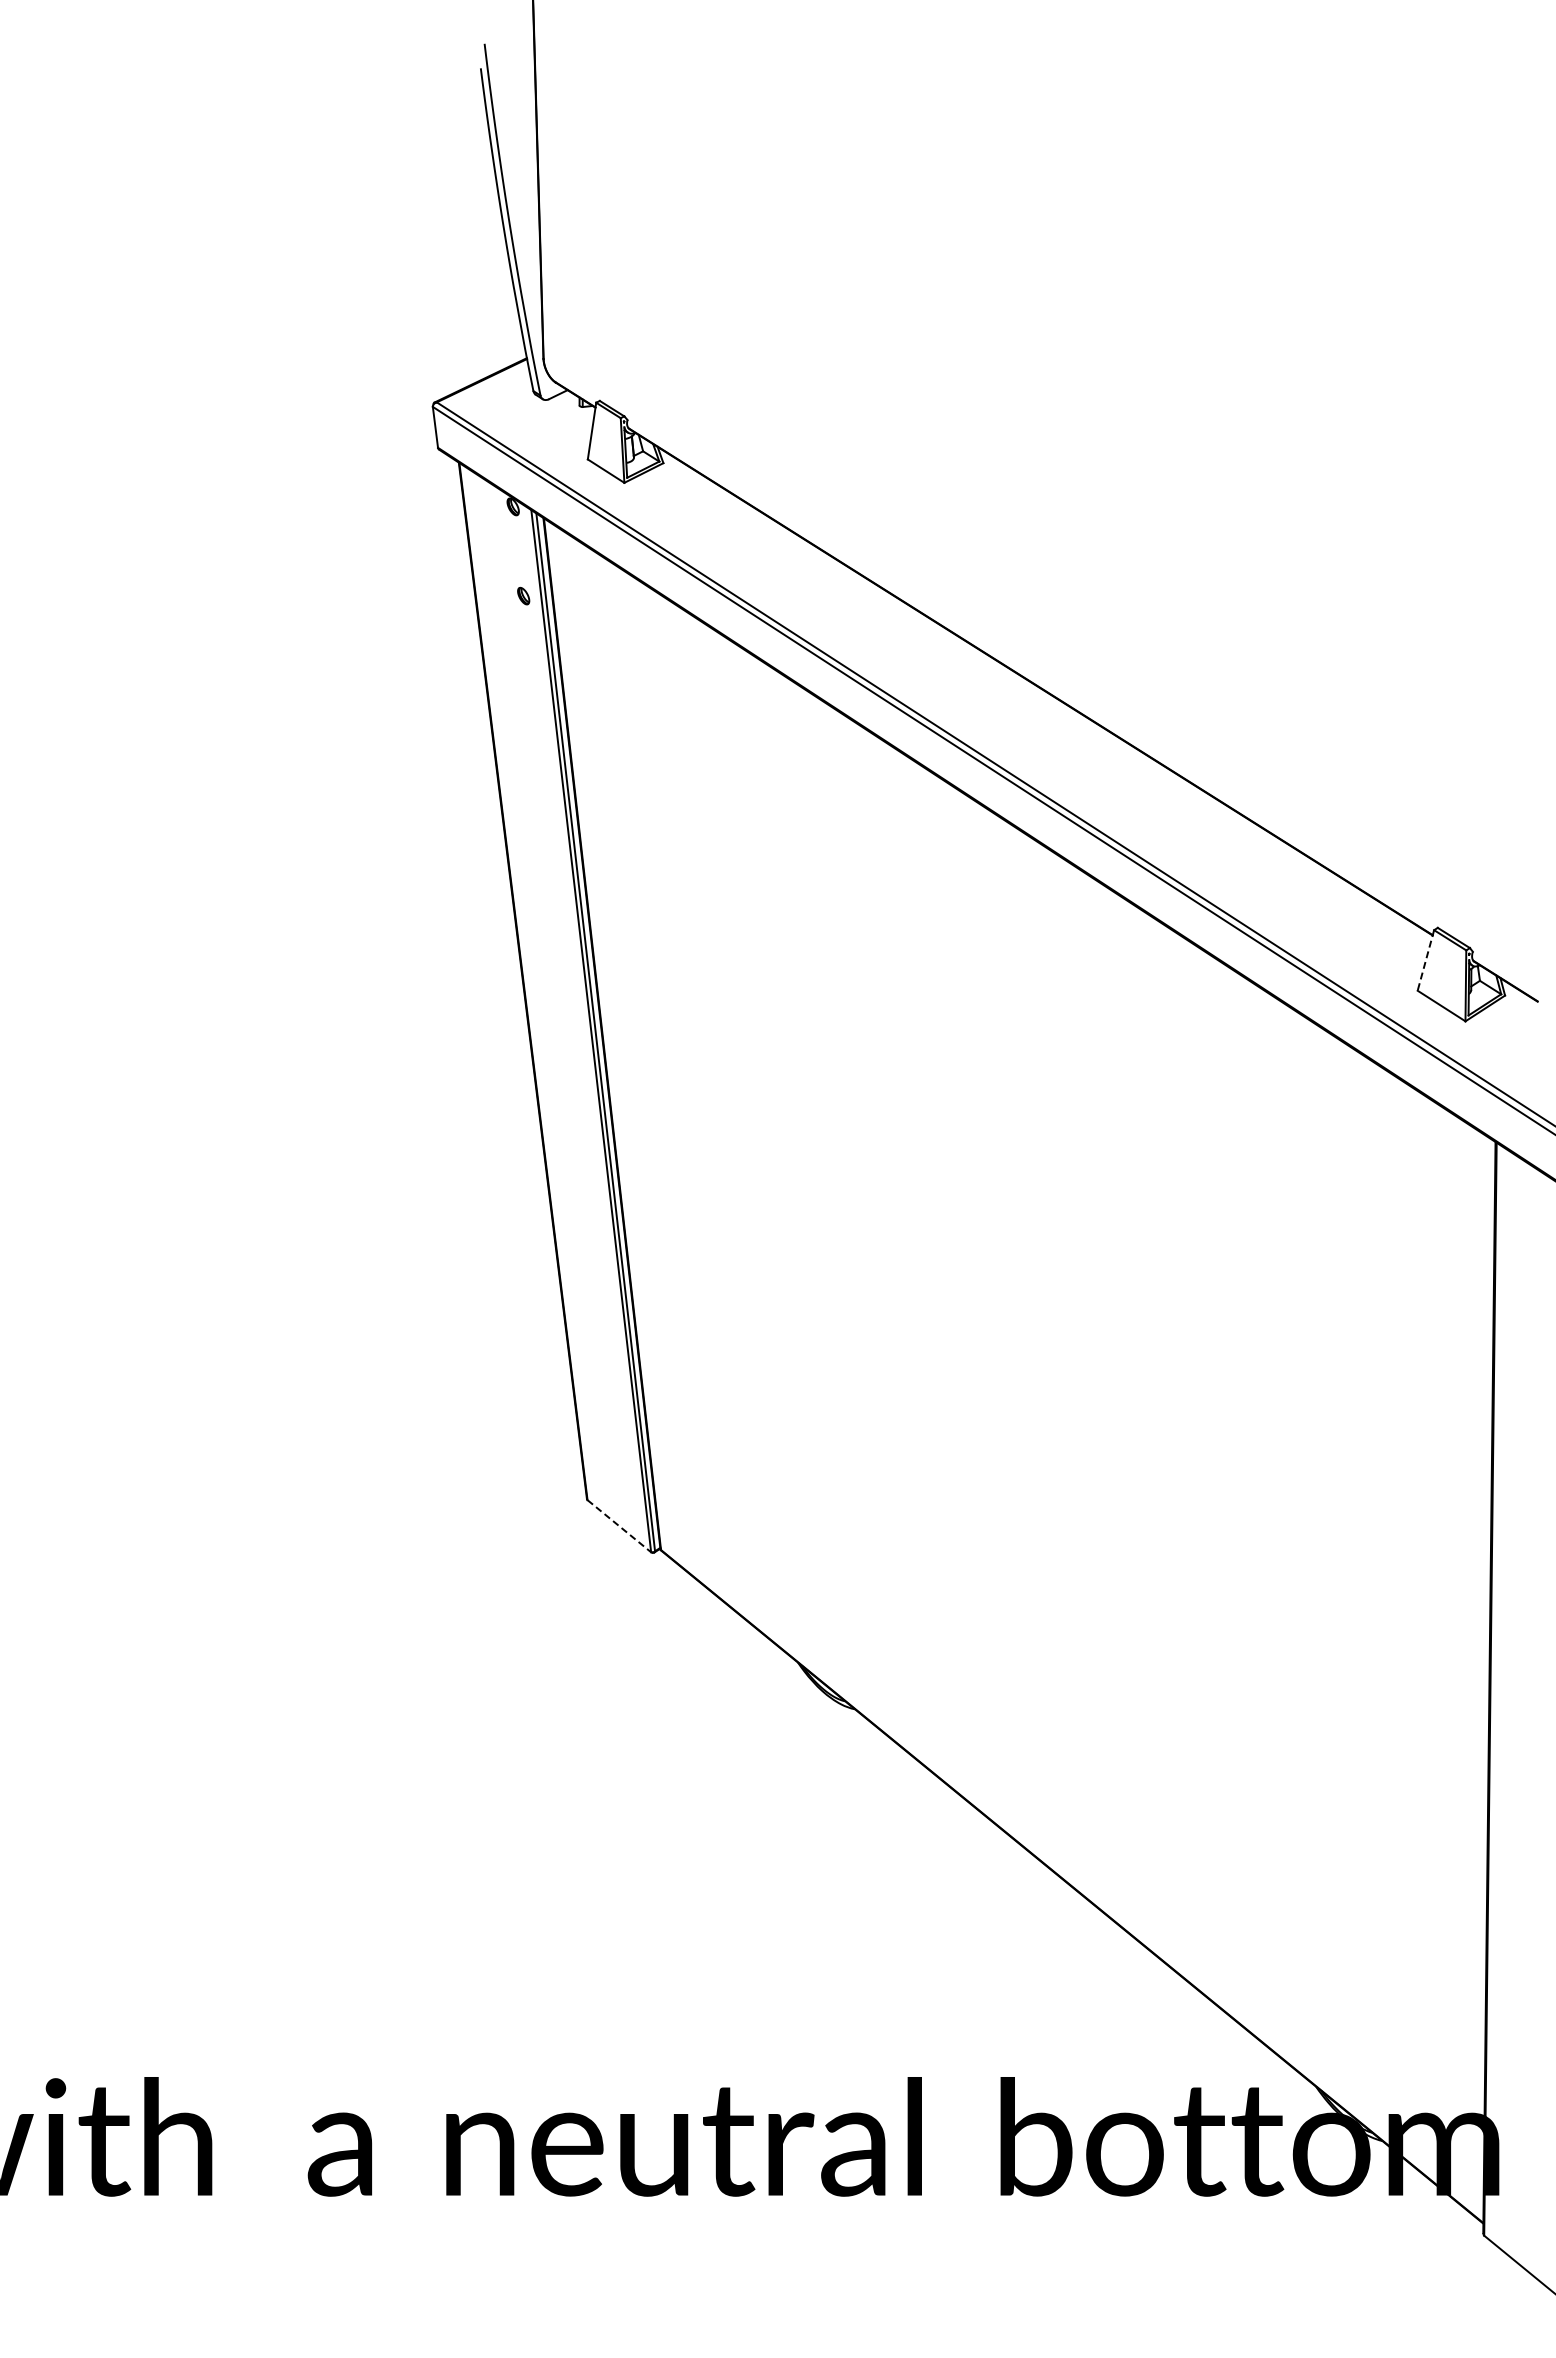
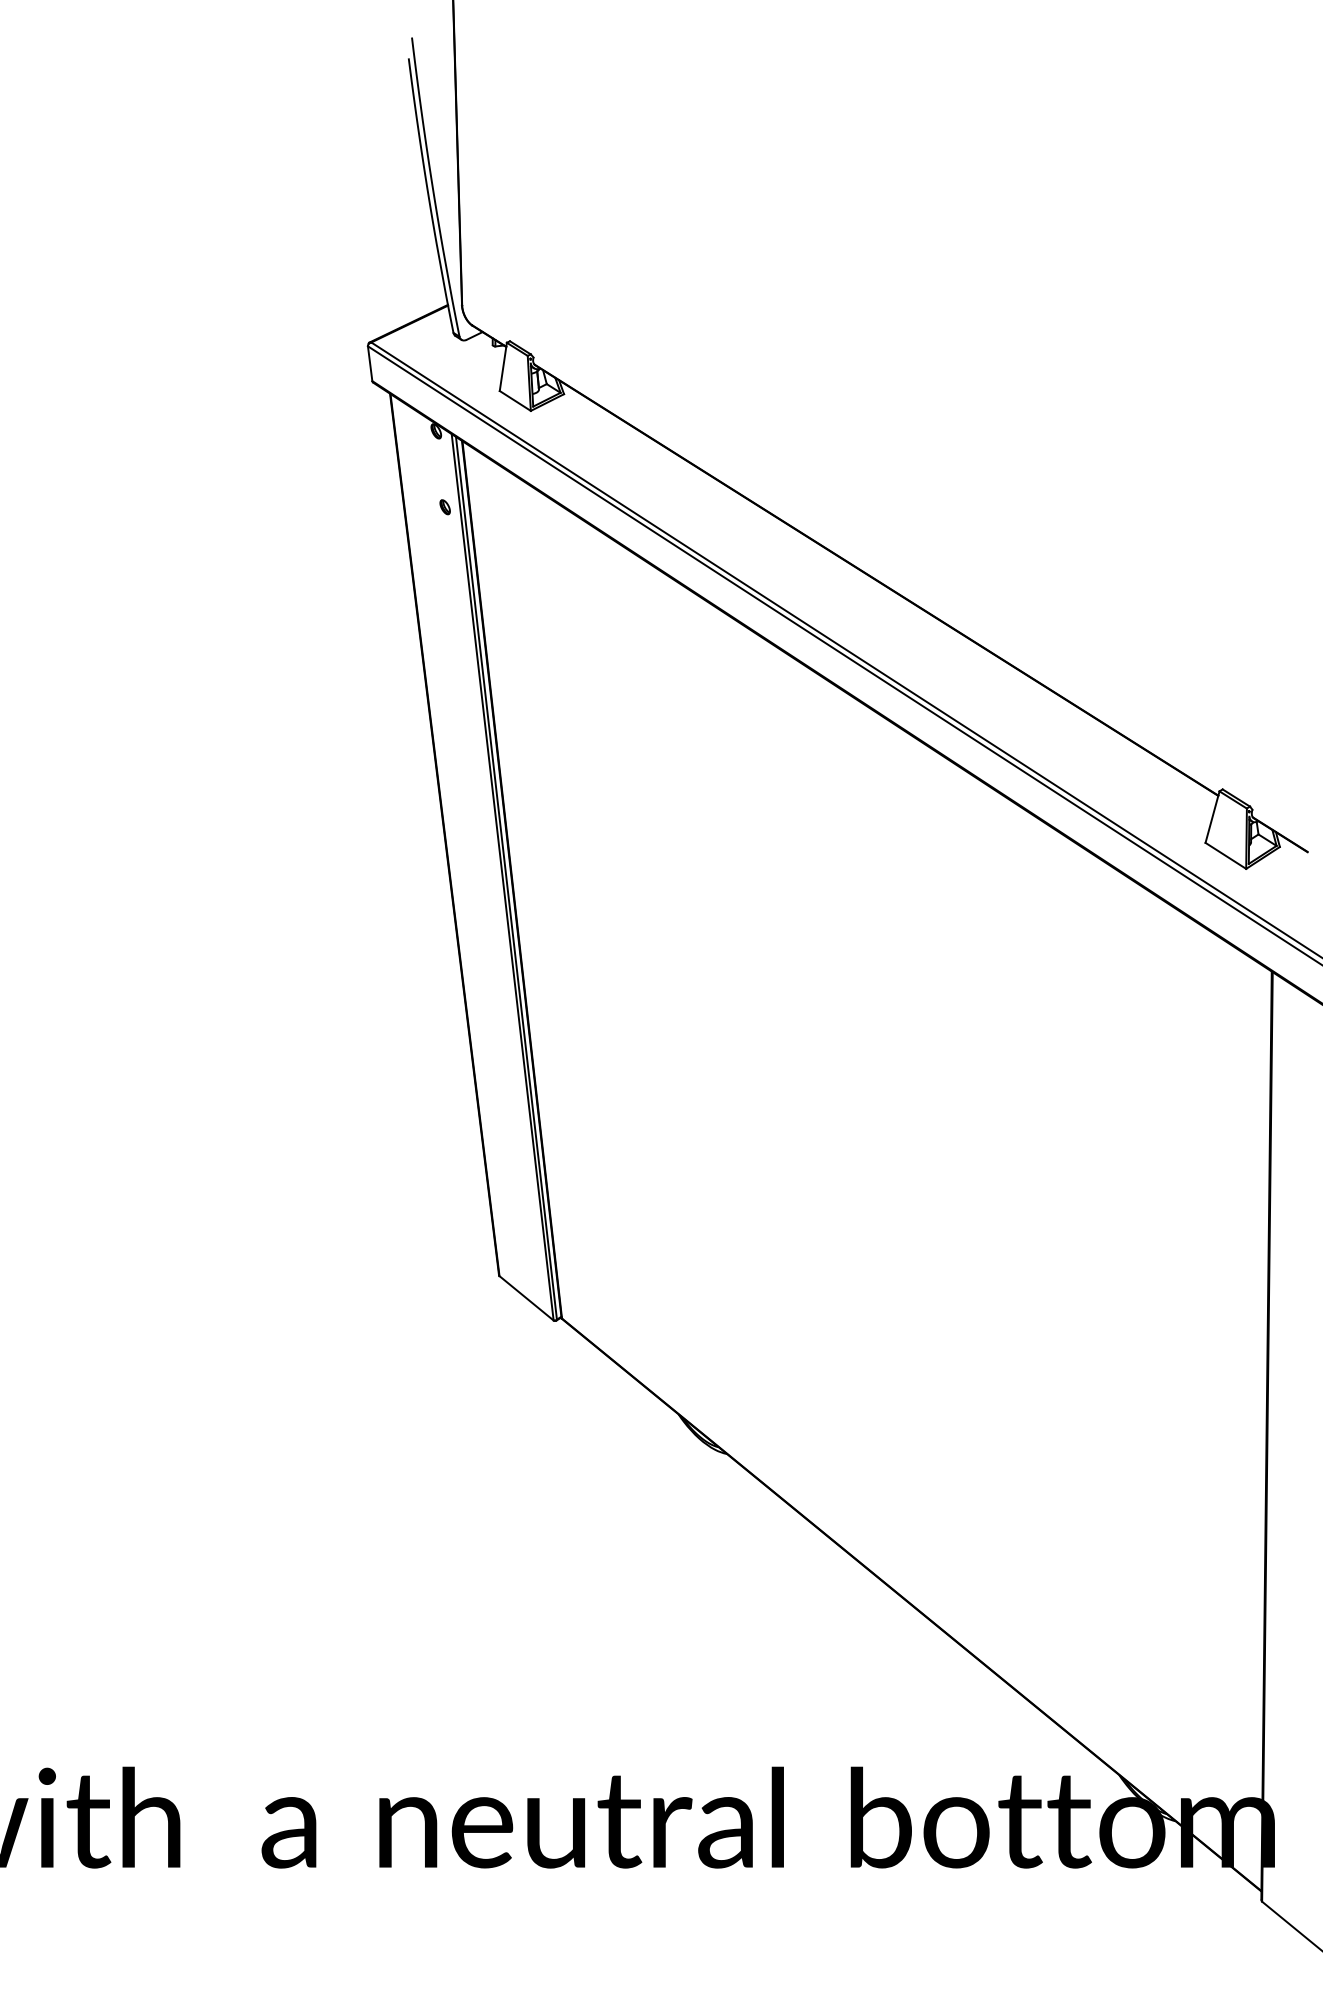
line: (1425, 960) -> (1212, 817), dashed -> solid
line: (619, 1526) -> (526, 1298), dashed -> solid

